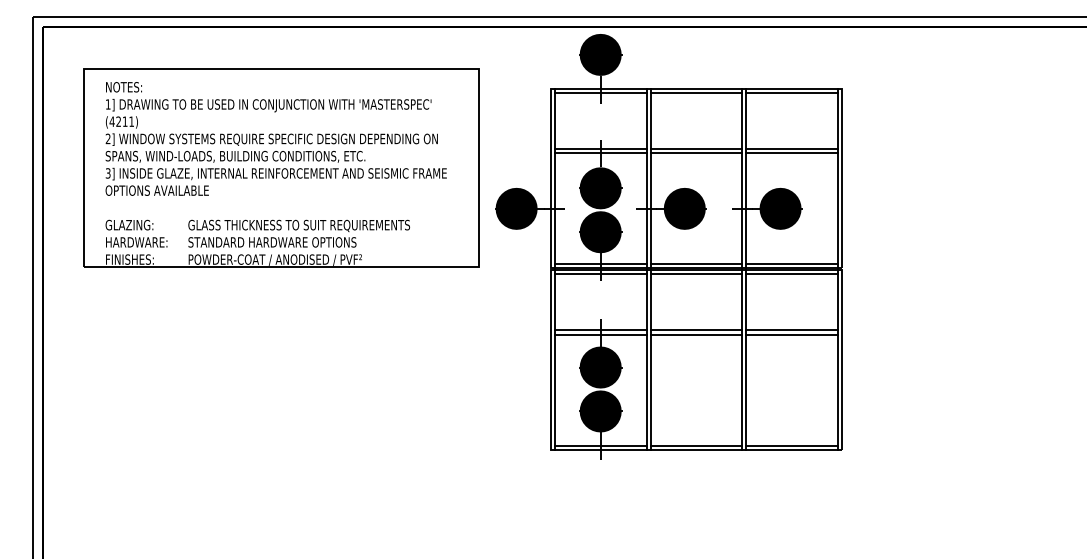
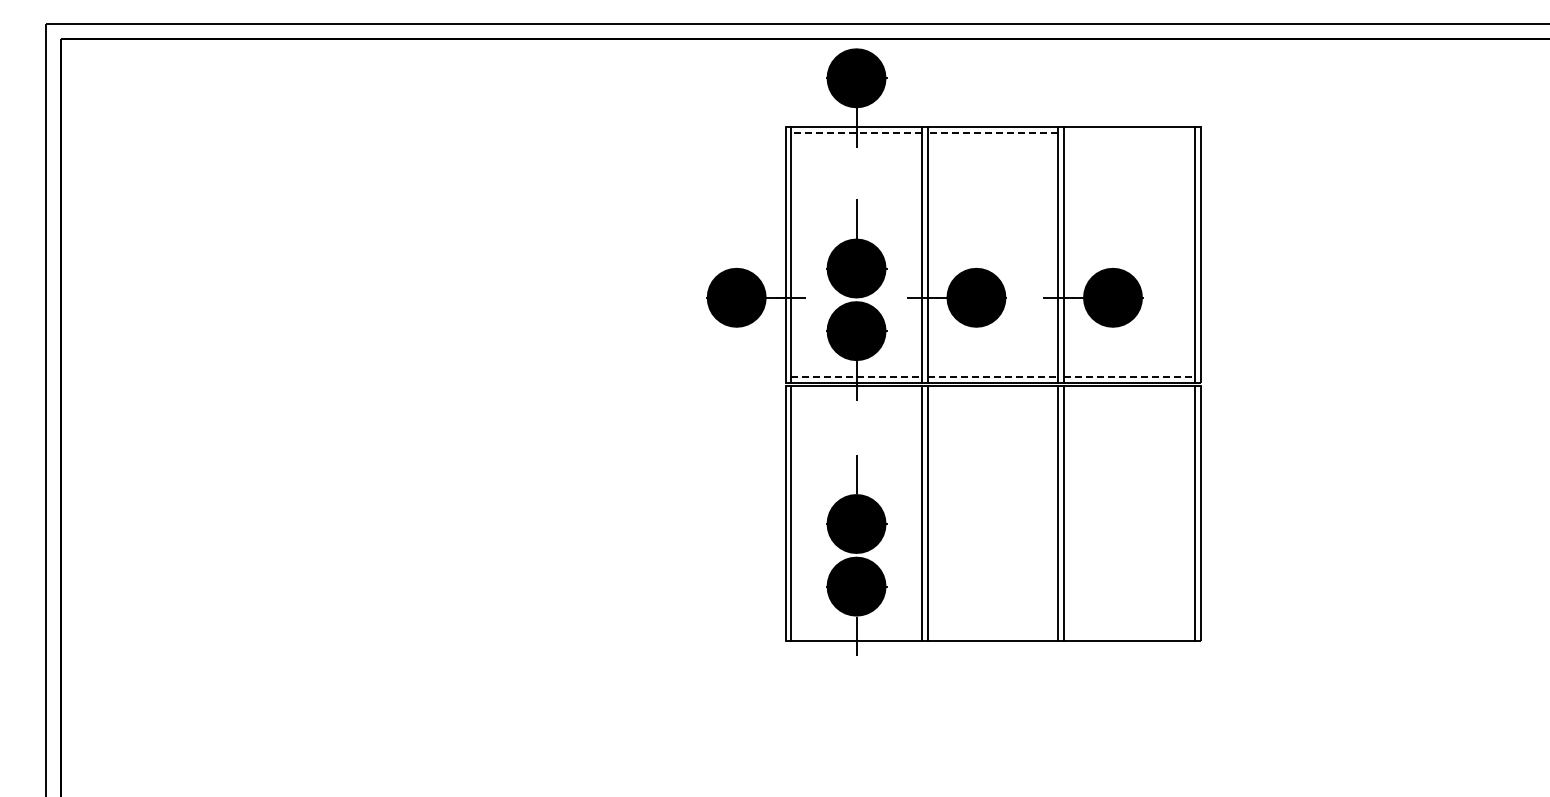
line: (600, 92) -> (856, 132), solid -> dashed
line: (696, 92) -> (992, 132), solid -> dashed
line: (792, 92) -> (1129, 132), removed
line: (600, 149) -> (856, 212), removed
line: (696, 149) -> (992, 212), removed
line: (792, 149) -> (1129, 212), removed
line: (600, 153) -> (856, 218), removed
line: (696, 153) -> (992, 218), removed
line: (792, 153) -> (1129, 218), removed
part: (280, 167) -> (400, 238), removed
line: (601, 264) -> (857, 377), solid -> dashed
line: (696, 264) -> (993, 377), solid -> dashed
line: (792, 264) -> (1130, 377), solid -> dashed
line: (600, 274) -> (856, 391), removed
line: (696, 274) -> (992, 391), removed
line: (792, 274) -> (1129, 391), removed
line: (600, 330) -> (856, 470), removed
line: (696, 330) -> (992, 470), removed
line: (792, 330) -> (1129, 470), removed
line: (600, 334) -> (856, 476), removed
line: (696, 334) -> (992, 476), removed
line: (792, 334) -> (1129, 476), removed
line: (600, 445) -> (856, 635), removed
line: (696, 445) -> (992, 635), removed
line: (792, 445) -> (1129, 635), removed

